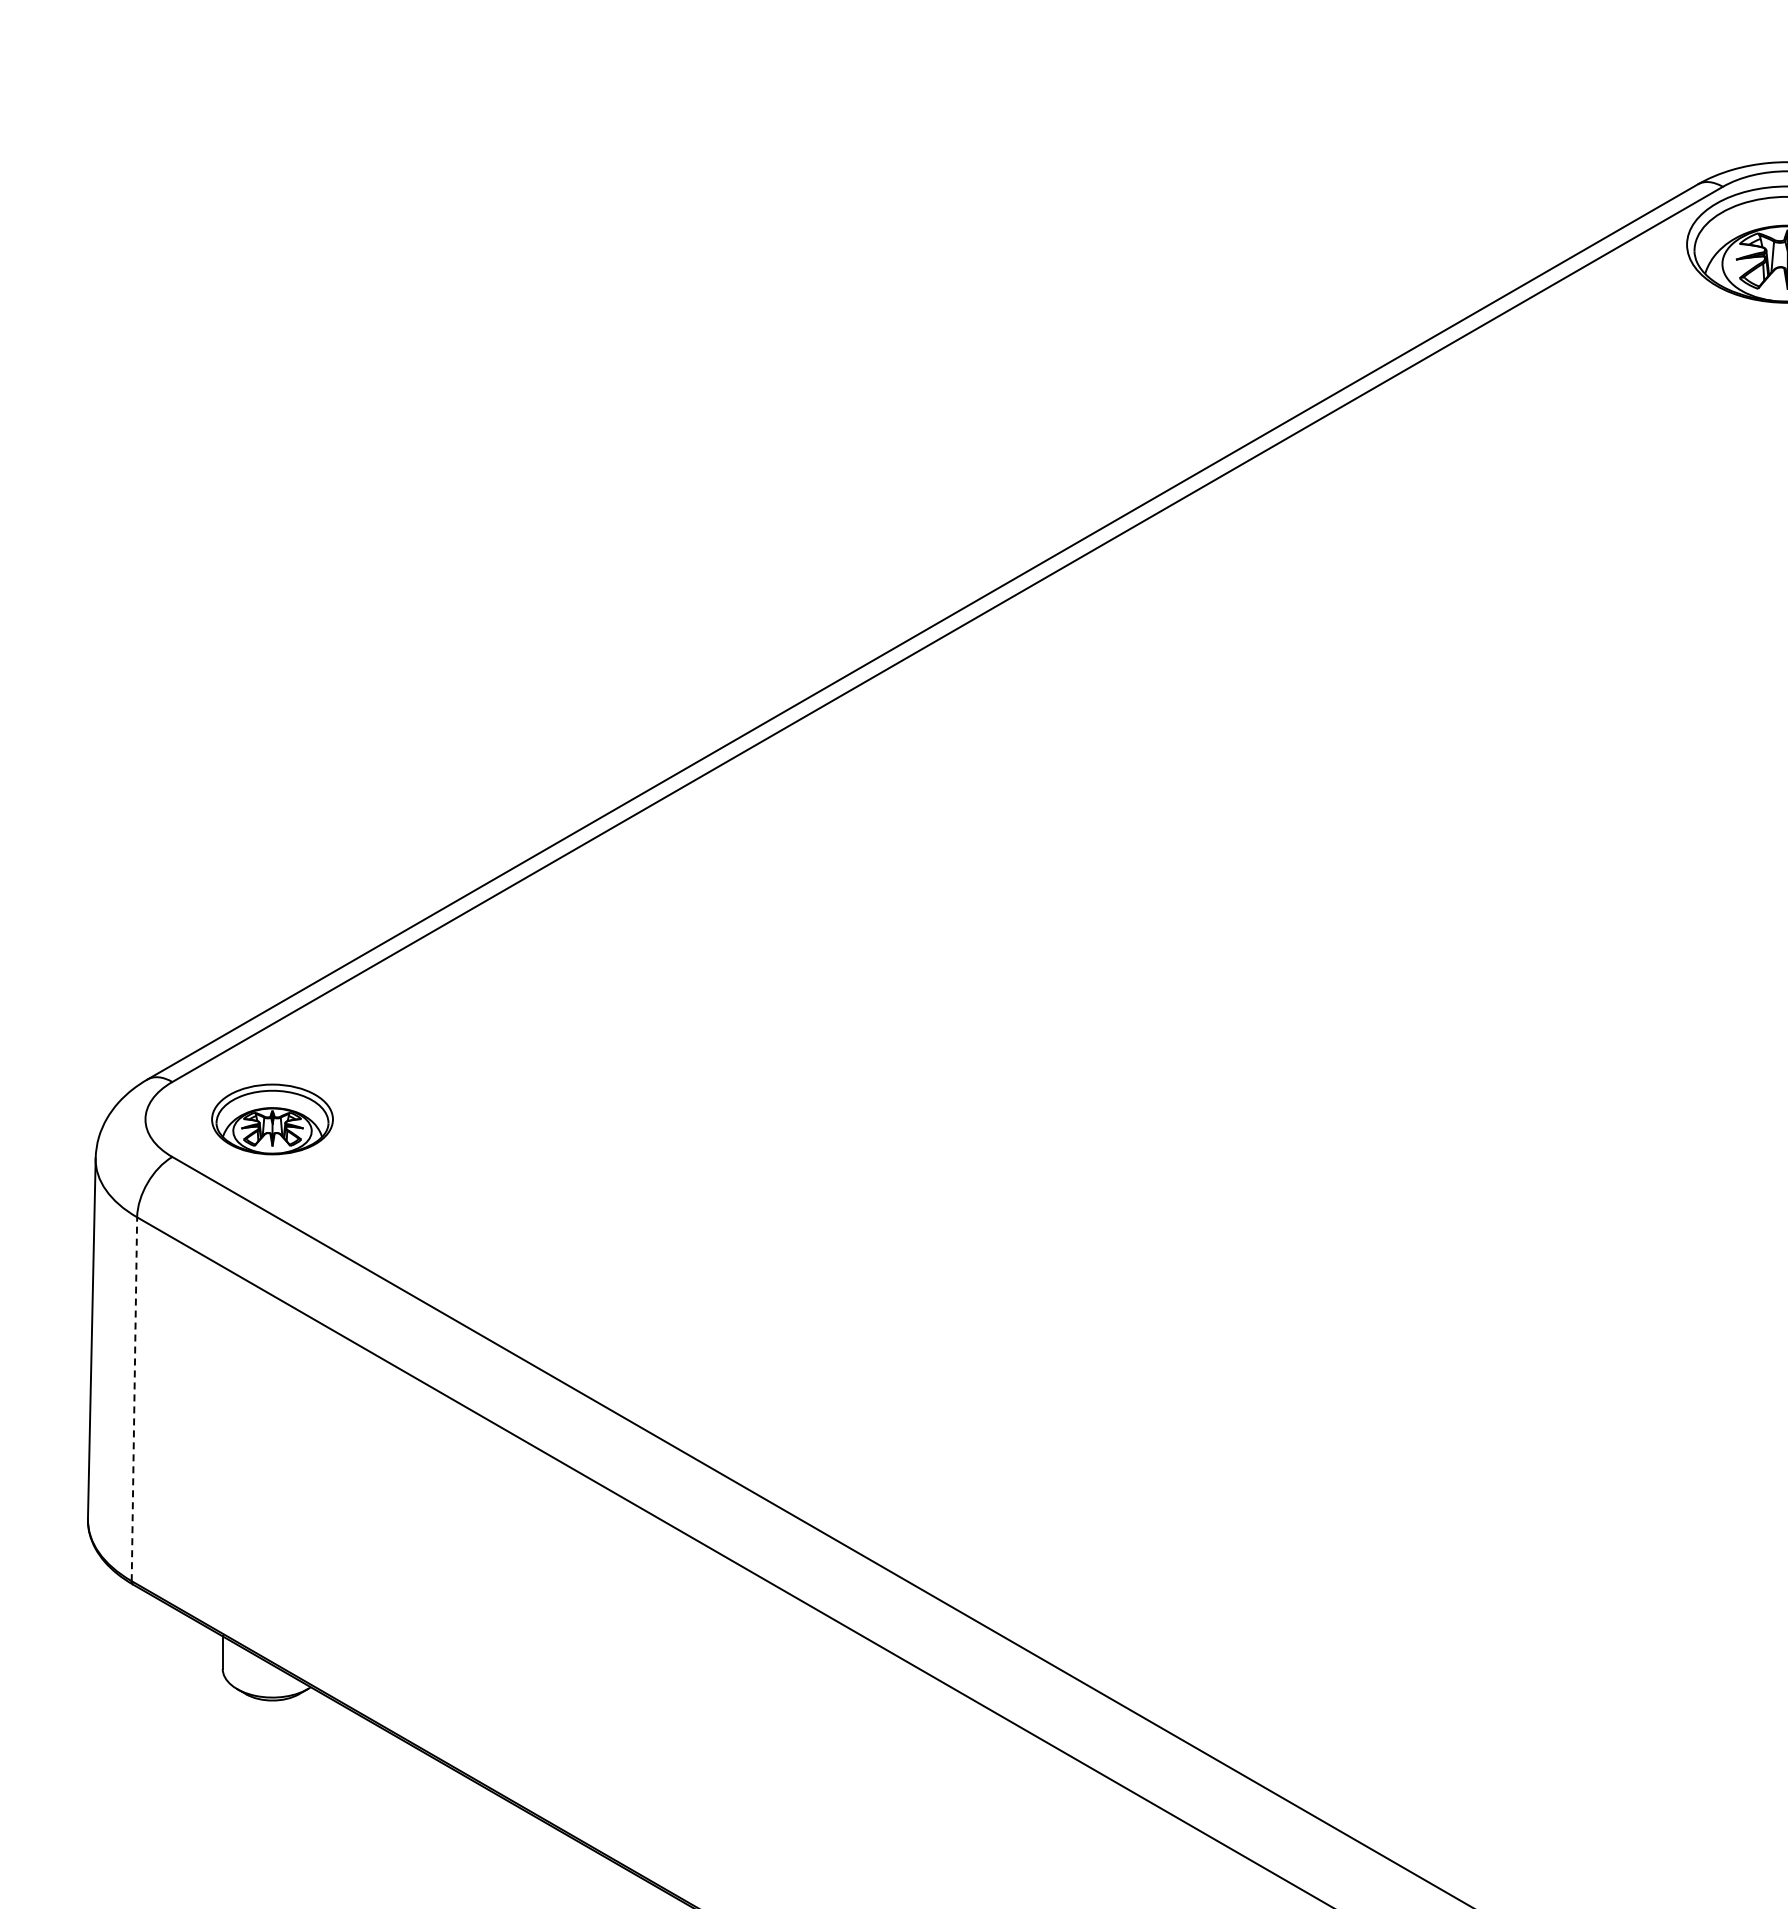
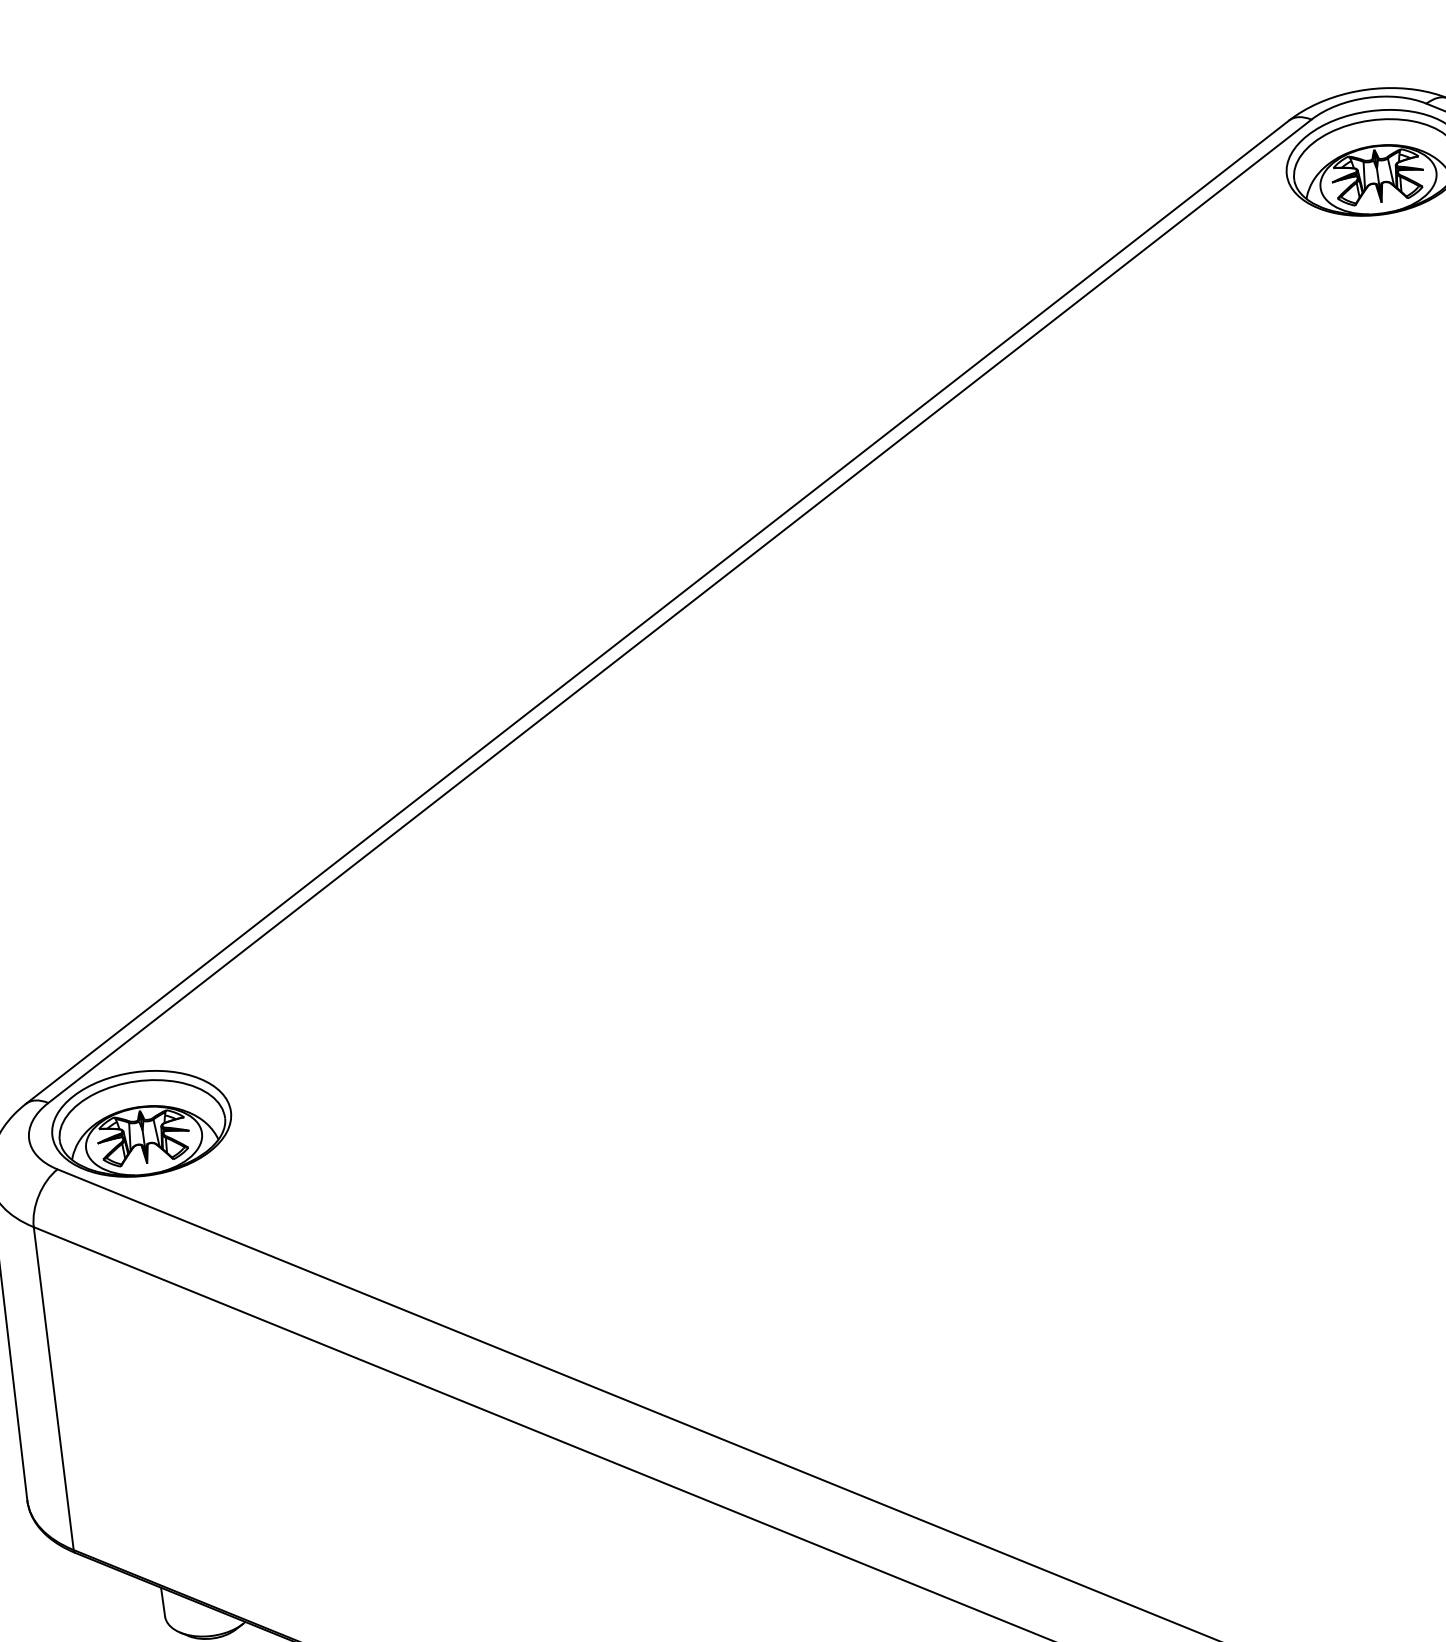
part: (272, 1119) -> (141, 1123), size x1.67
line: (134, 1399) -> (53, 1388), dashed -> solid

